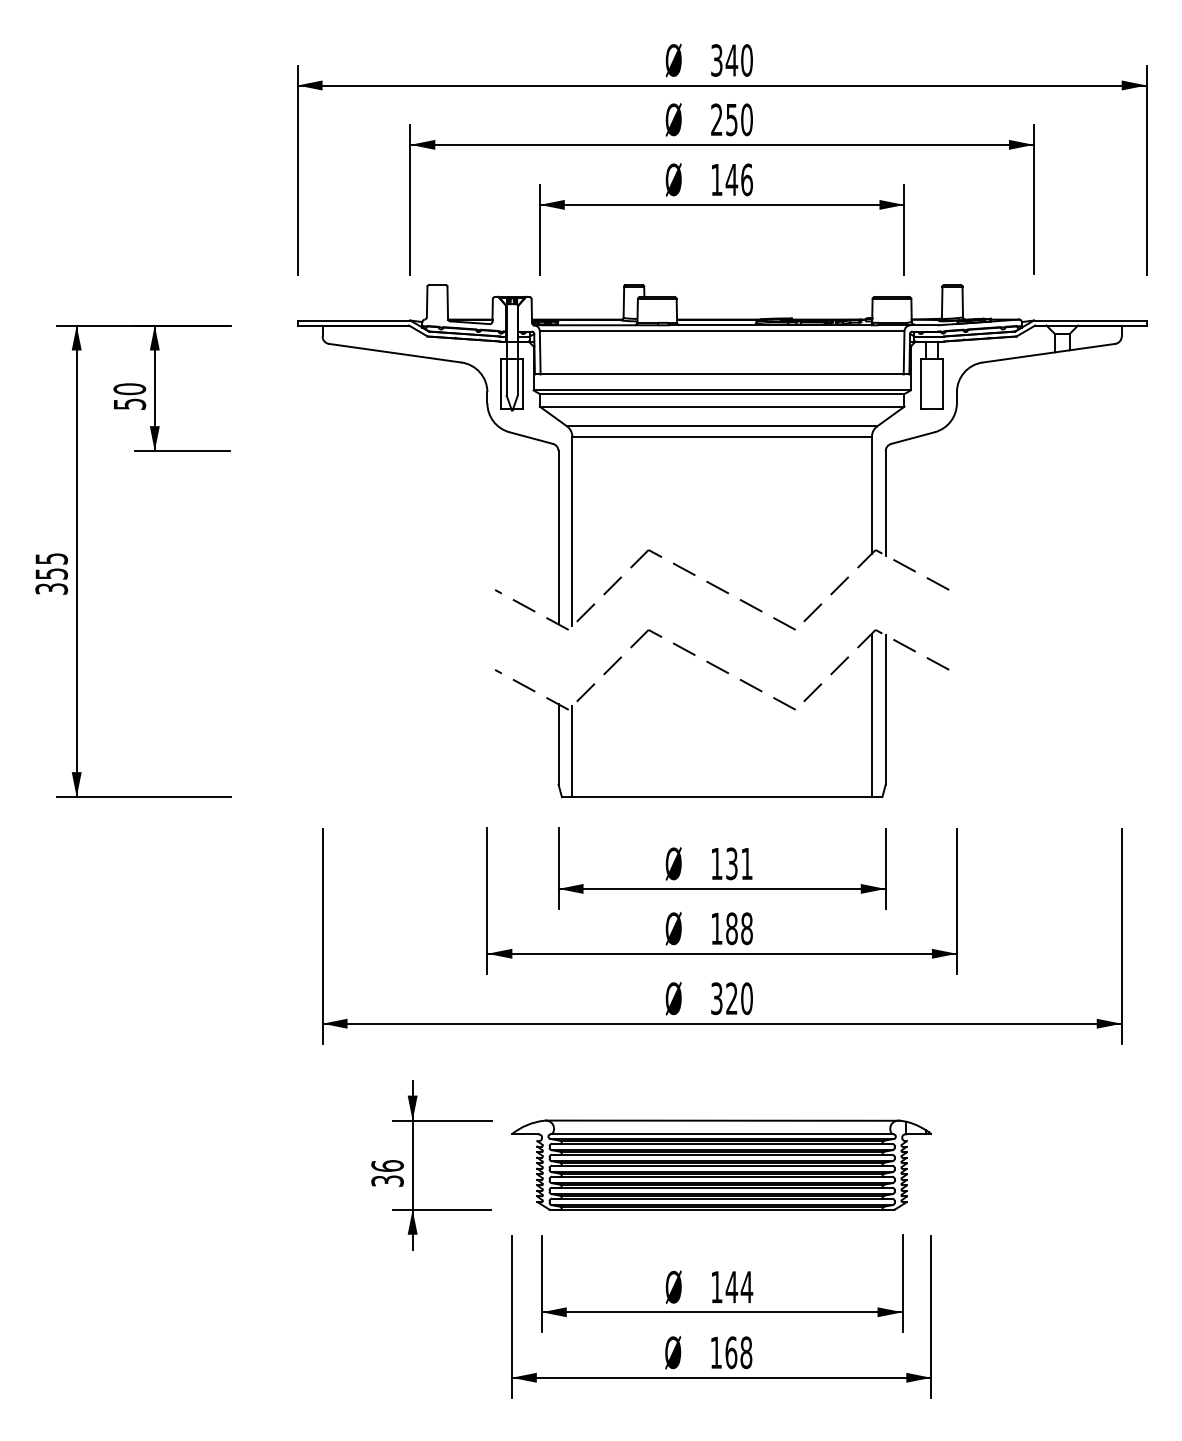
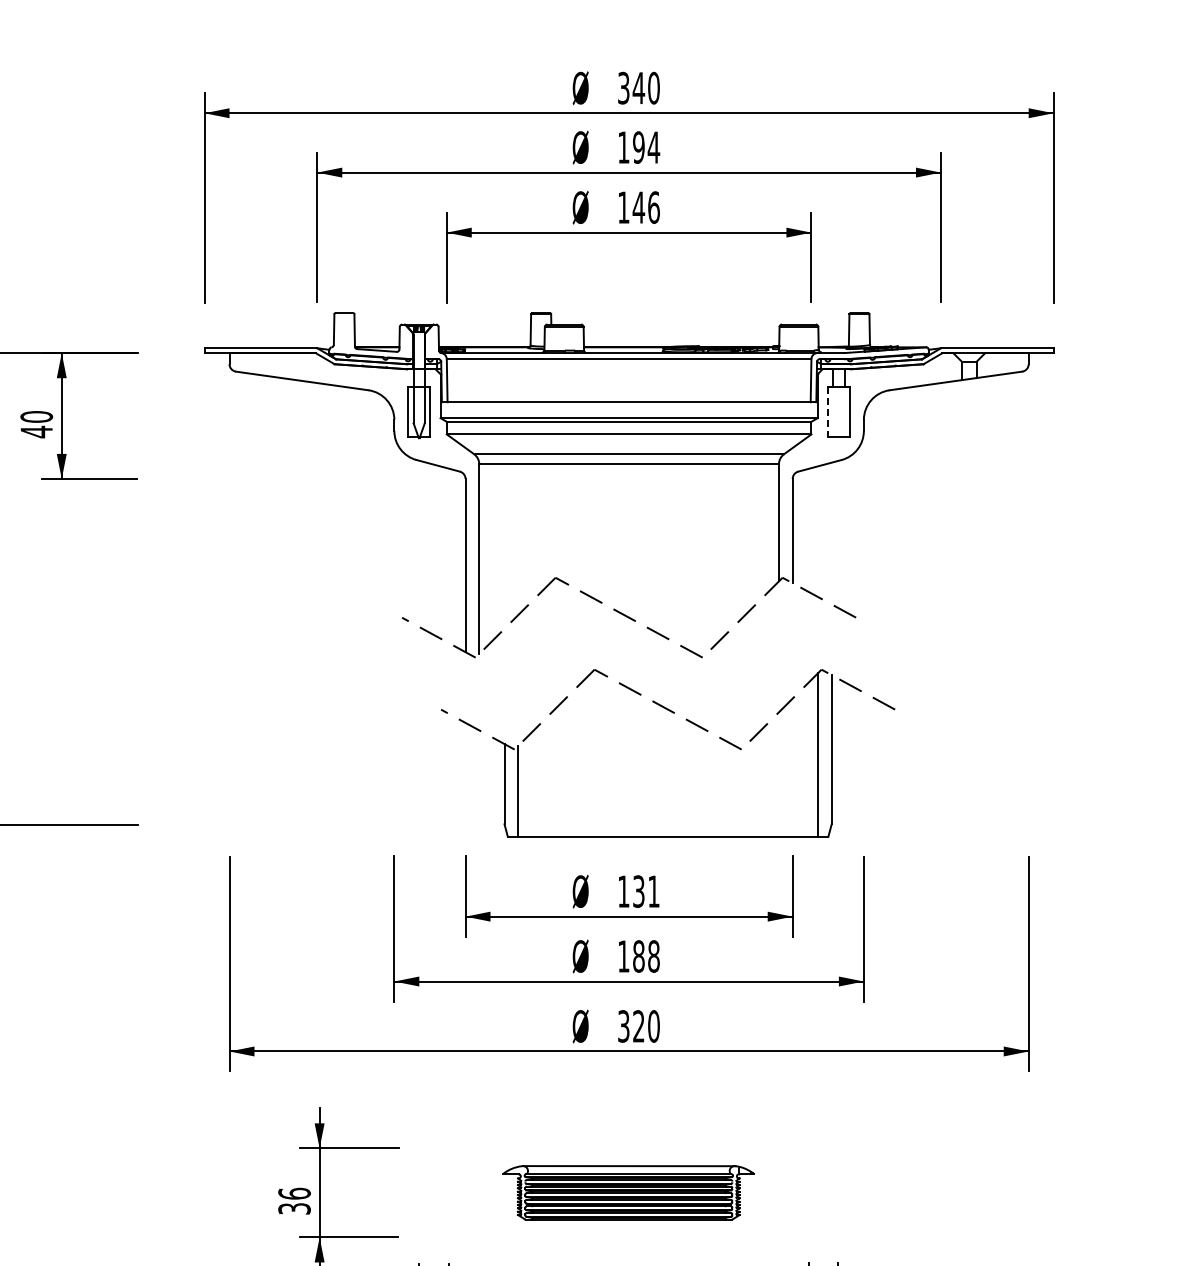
text: (732, 119) -> (639, 147), 250 -> 194
line: (920, 383) -> (827, 411), solid -> dashed
text: (130, 404) -> (37, 432), 50 -> 40
part: (739, 680) -> (685, 720), moved
part: (721, 1164) -> (628, 1192), size x0.6

